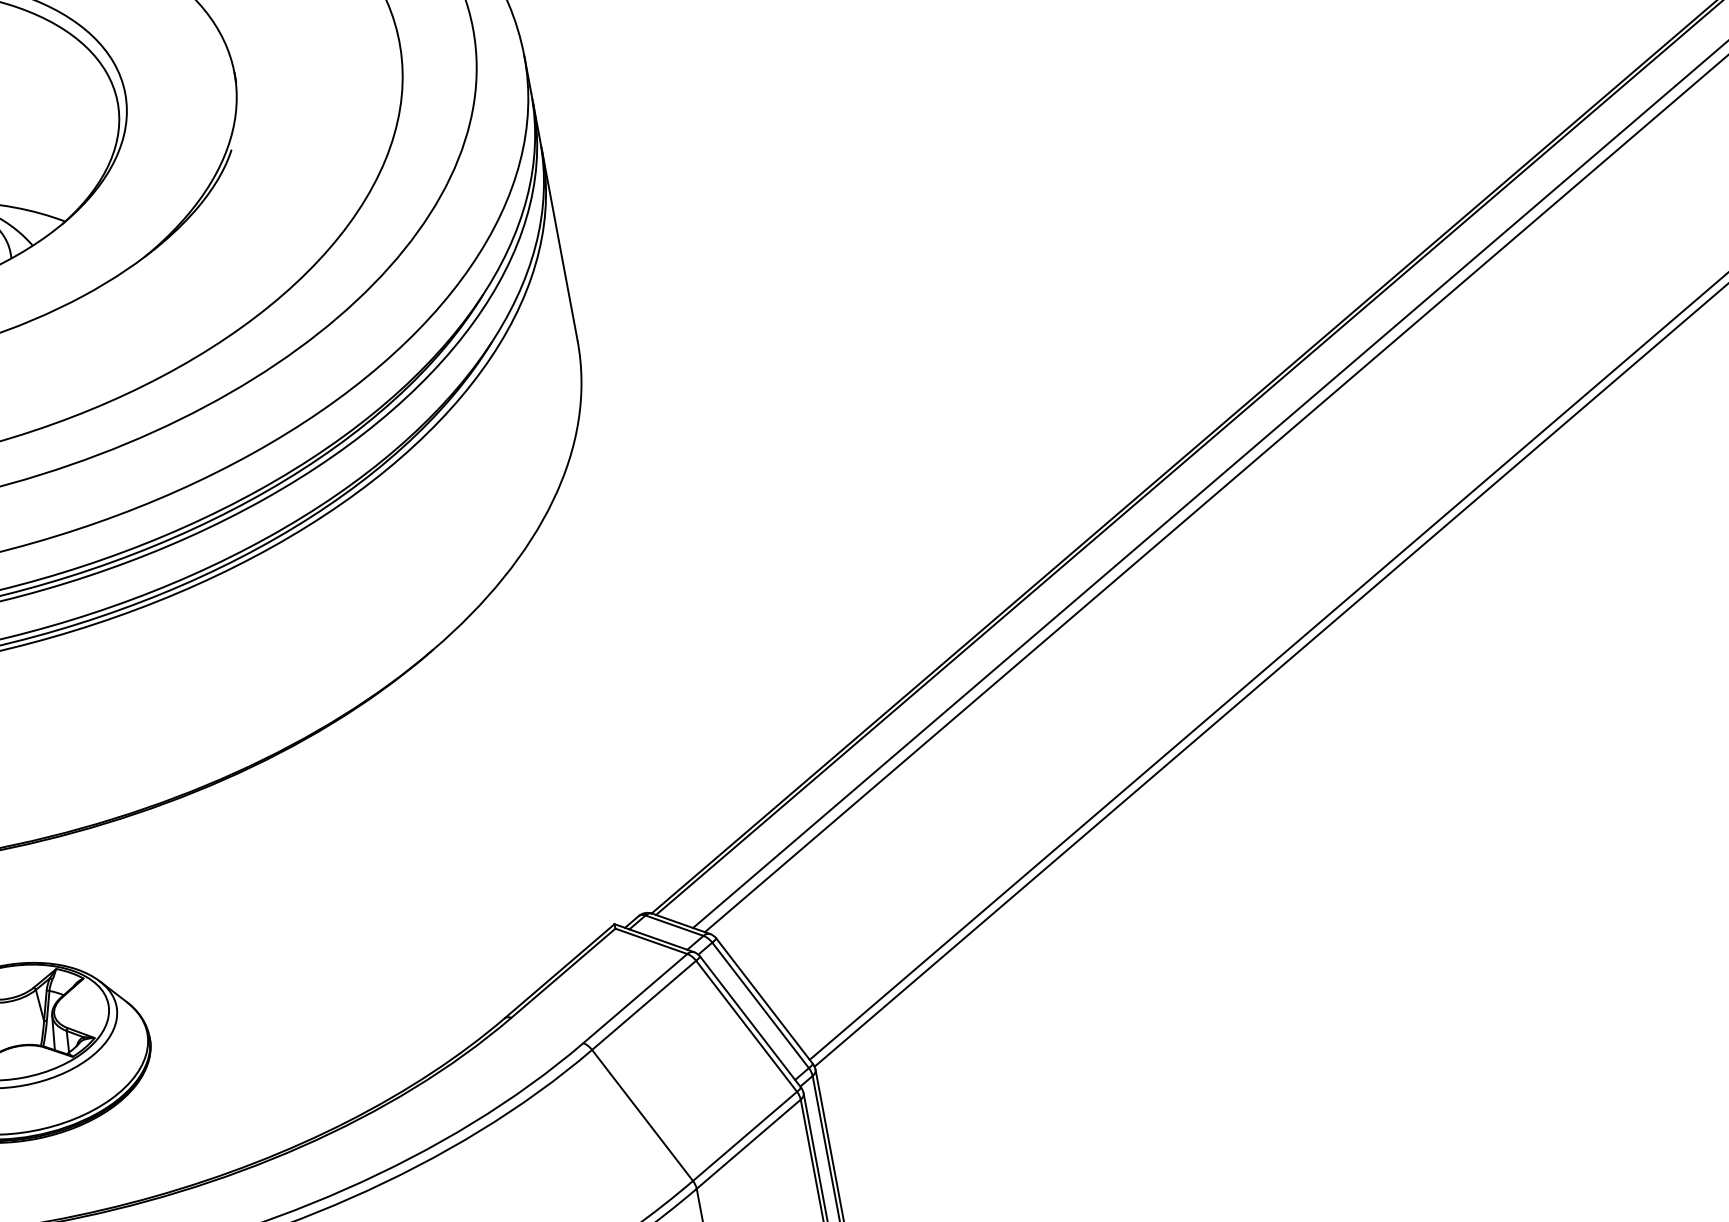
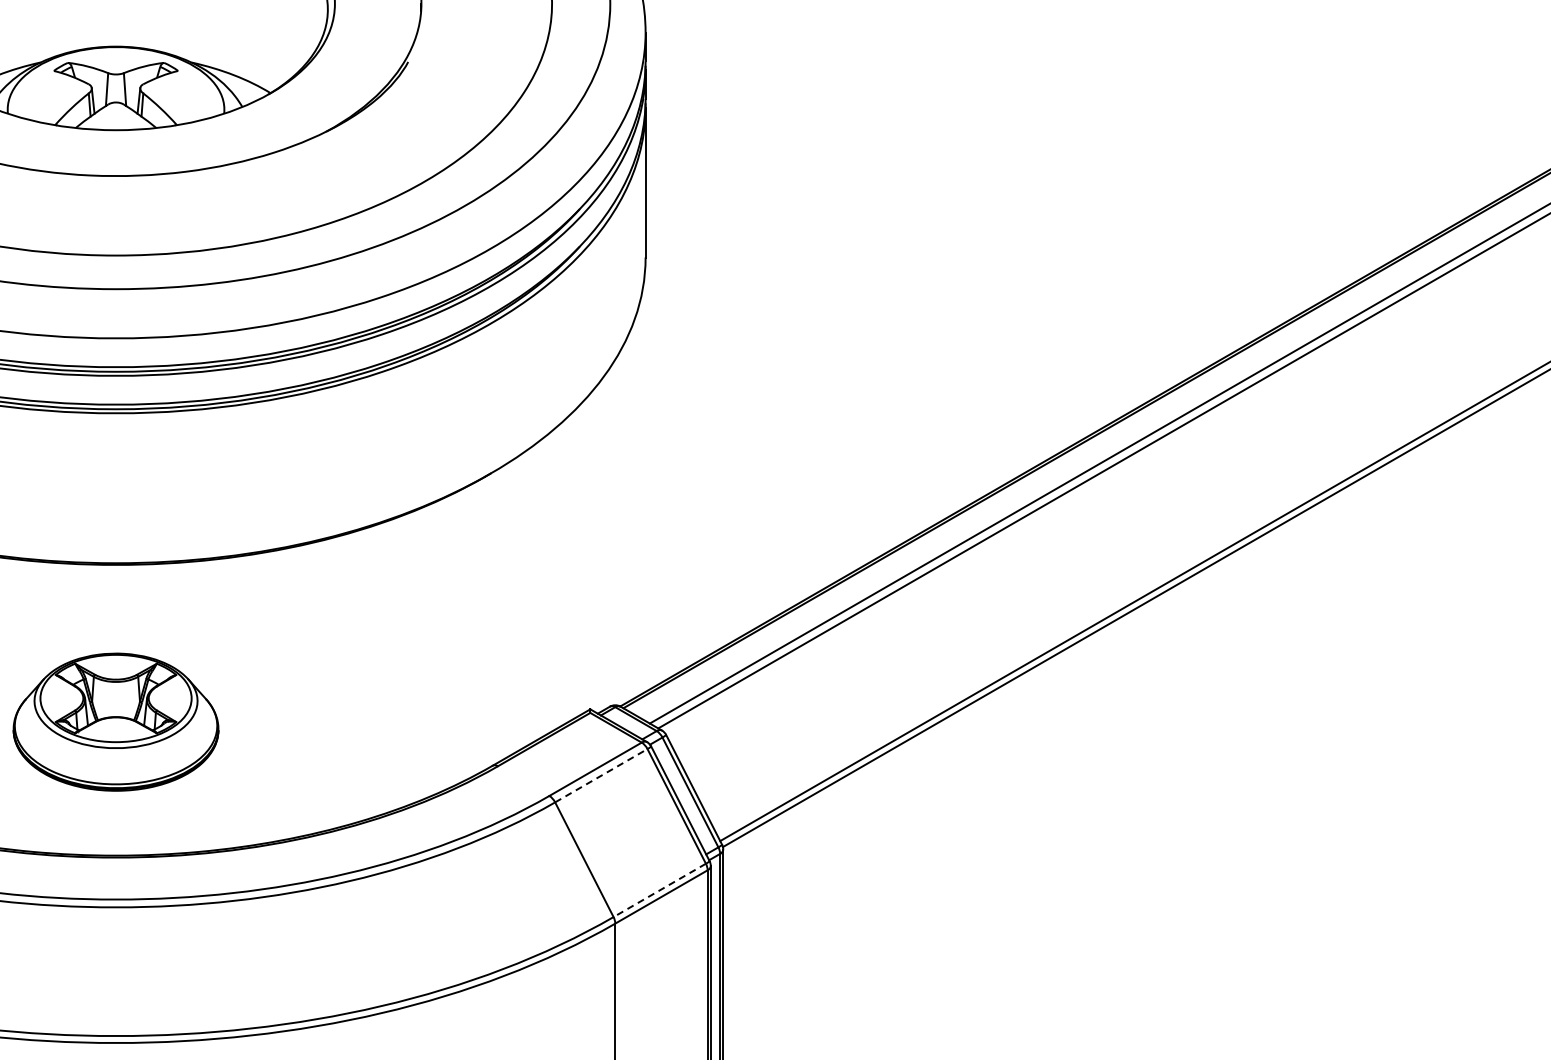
line: (644, 1005) -> (601, 775), solid -> dashed
line: (744, 1136) -> (659, 890), solid -> dashed

